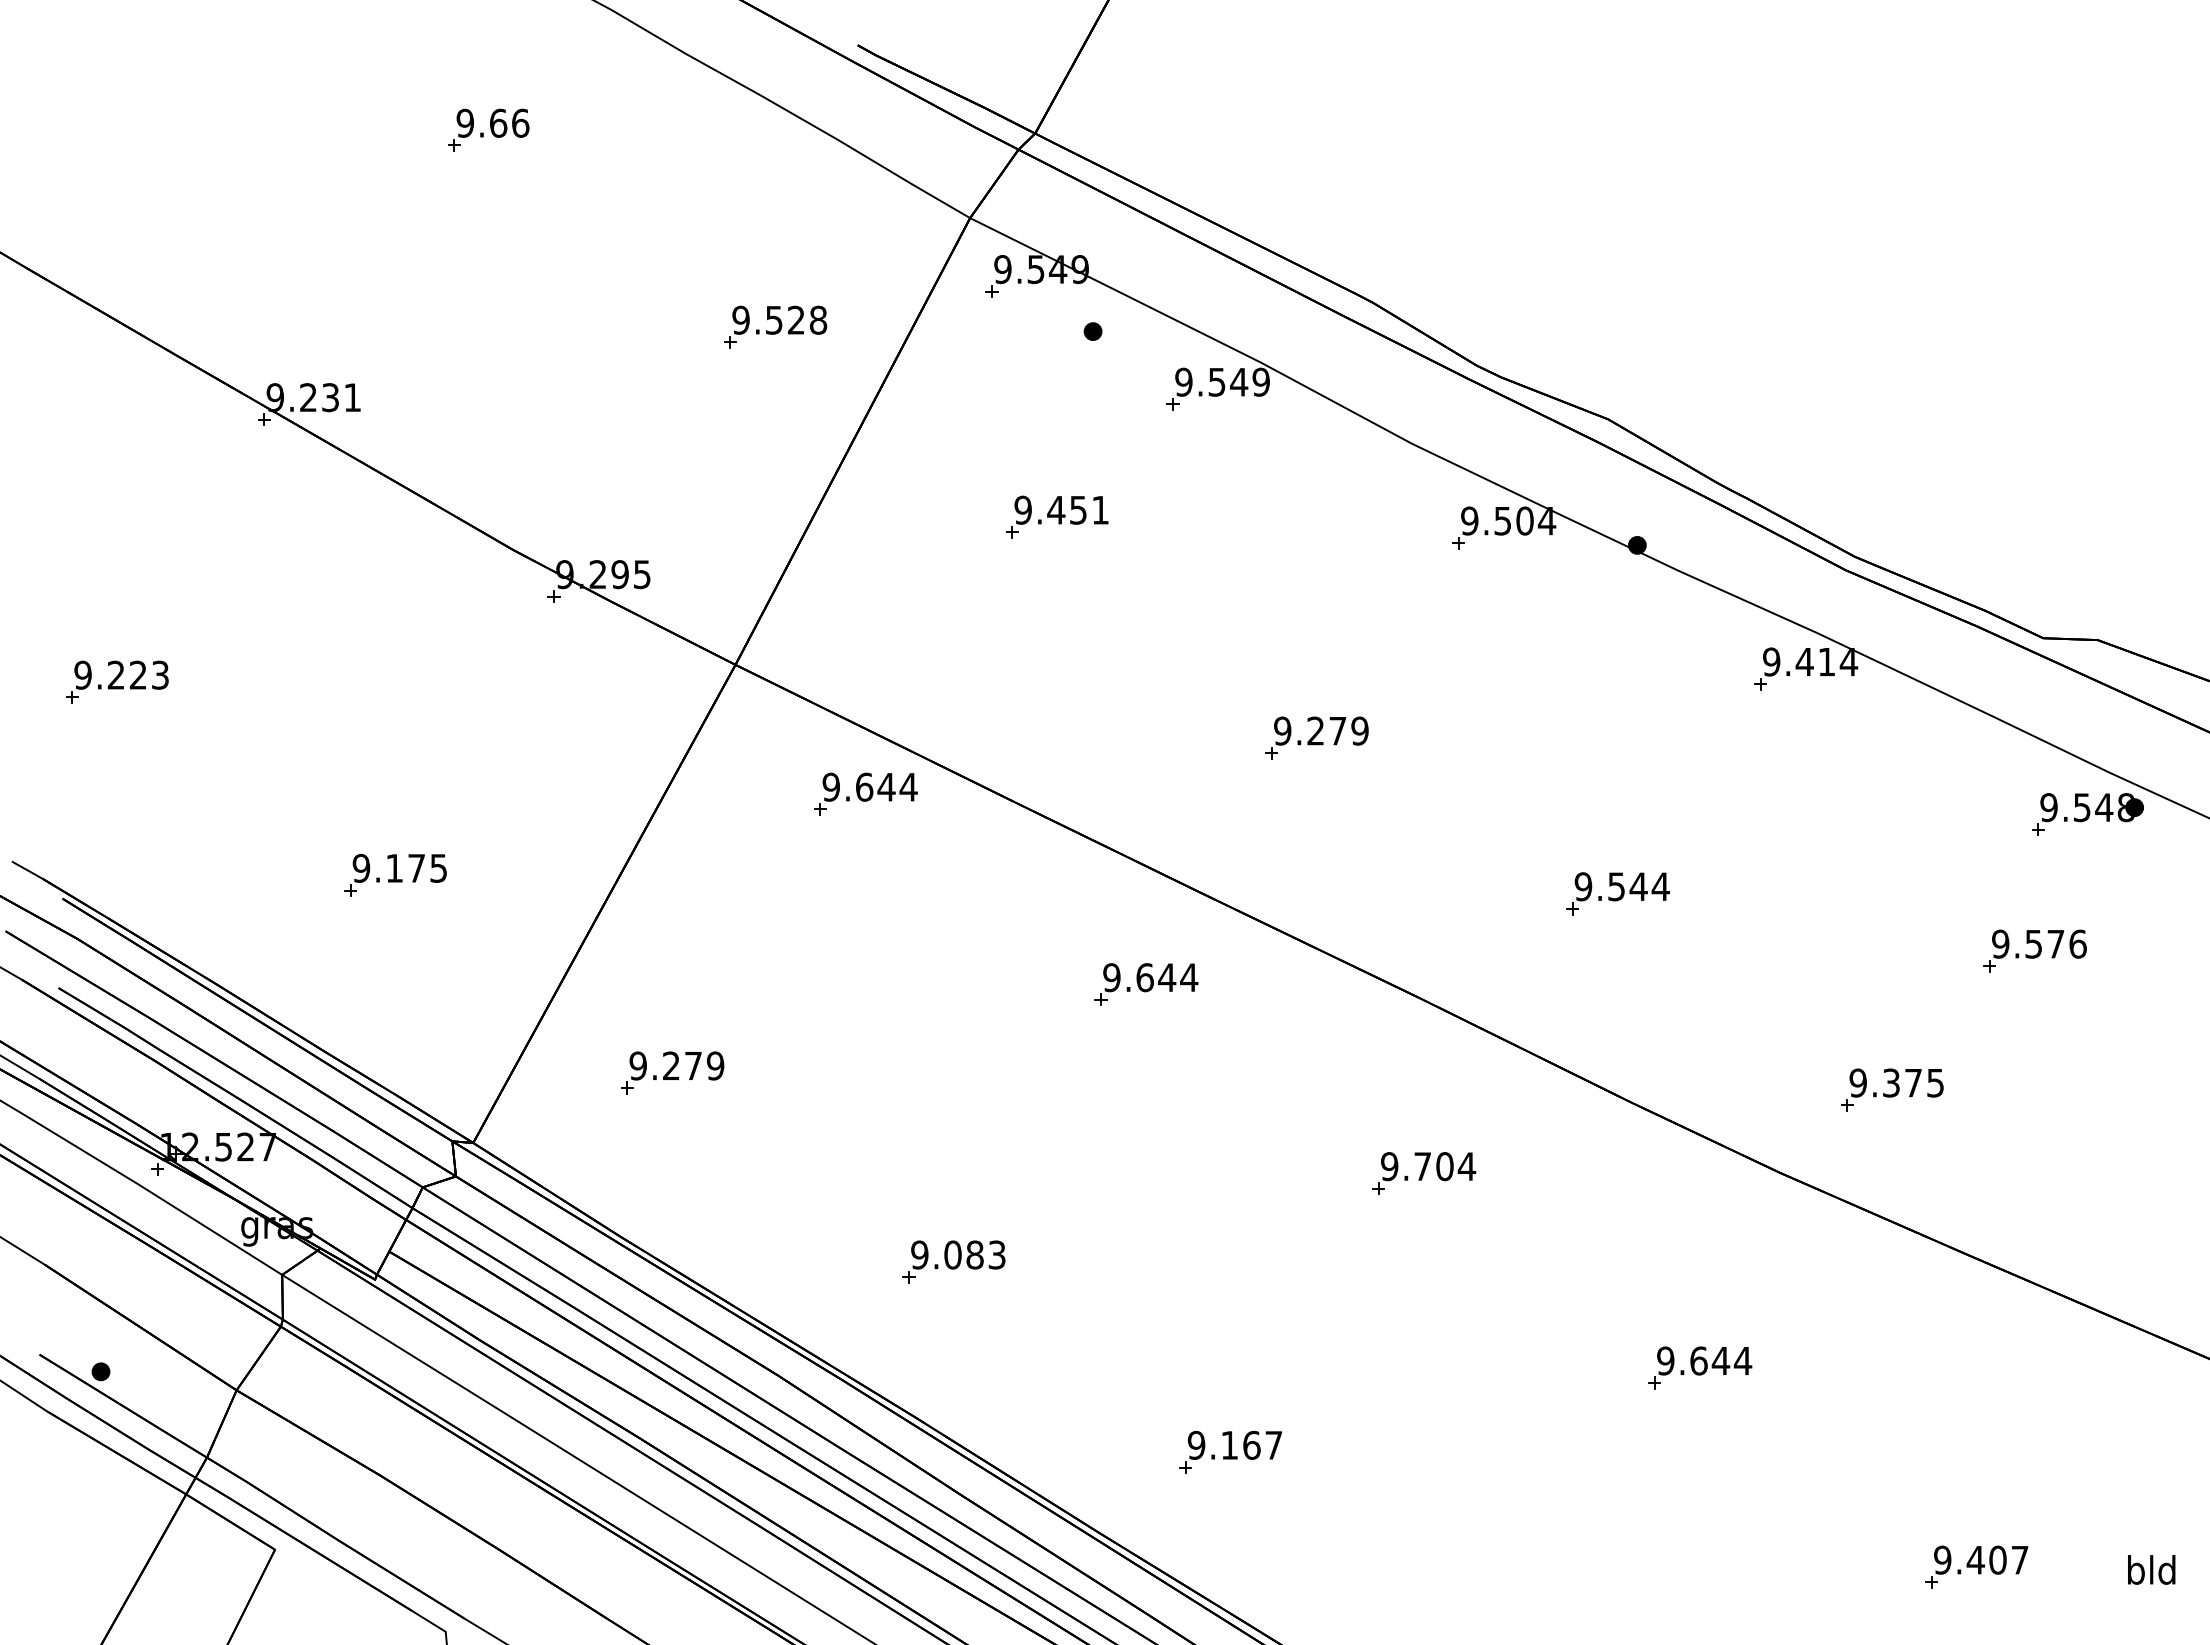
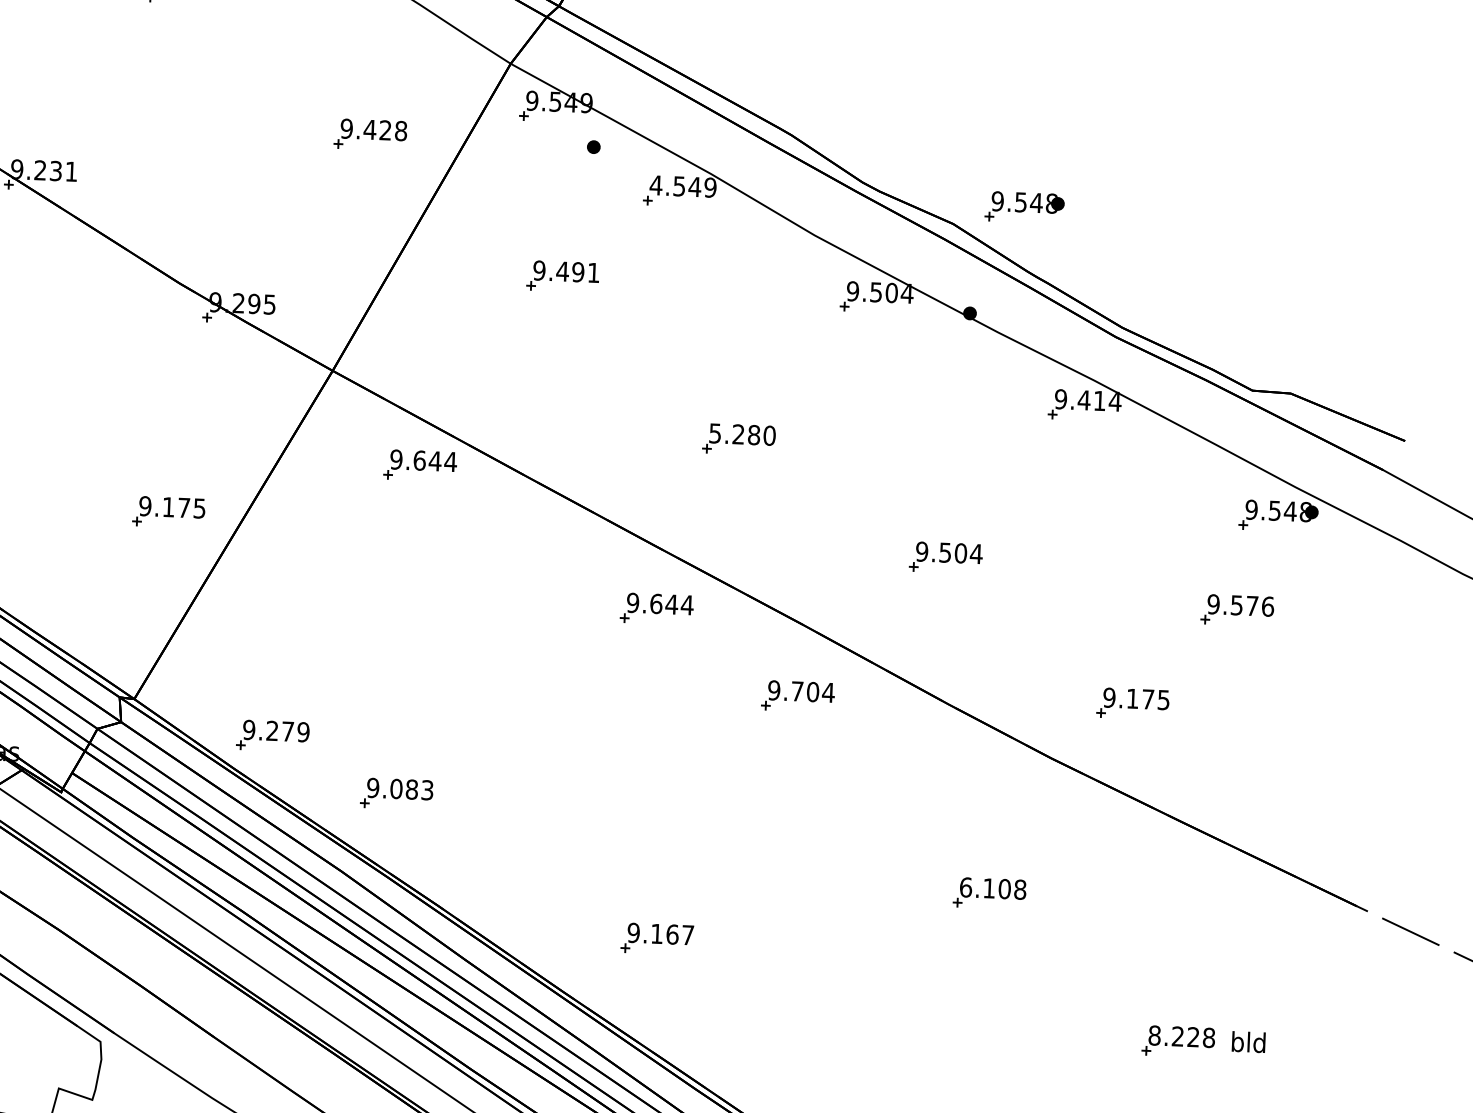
text: (774, 320) -> (370, 129), 9.528 -> 9.428
text: (1183, 381) -> (655, 184), 9.549 -> 4.549
part: (1708, 391) -> (1024, 207), added
text: (1078, 509) -> (578, 271), 9.451 -> 9.491
text: (1321, 730) -> (742, 434), 9.279 -> 5.280
part: (395, 874) -> (169, 511), moved
text: (1638, 886) -> (960, 553), 9.544 -> 9.504
part: (1146, 984) -> (657, 608), moved
part: (672, 1072) -> (273, 735), moved
text: (1891, 1082) -> (1132, 698), 9.375 -> 9.175
part: (1424, 1173) -> (798, 696), moved
part: (953, 1261) -> (396, 793), moved
text: (1704, 1360) -> (993, 888), 9.644 -> 6.108
text: (1981, 1559) -> (1182, 1036), 9.407 -> 8.228
text: (2151, 1569) -> (1248, 1041), moved

